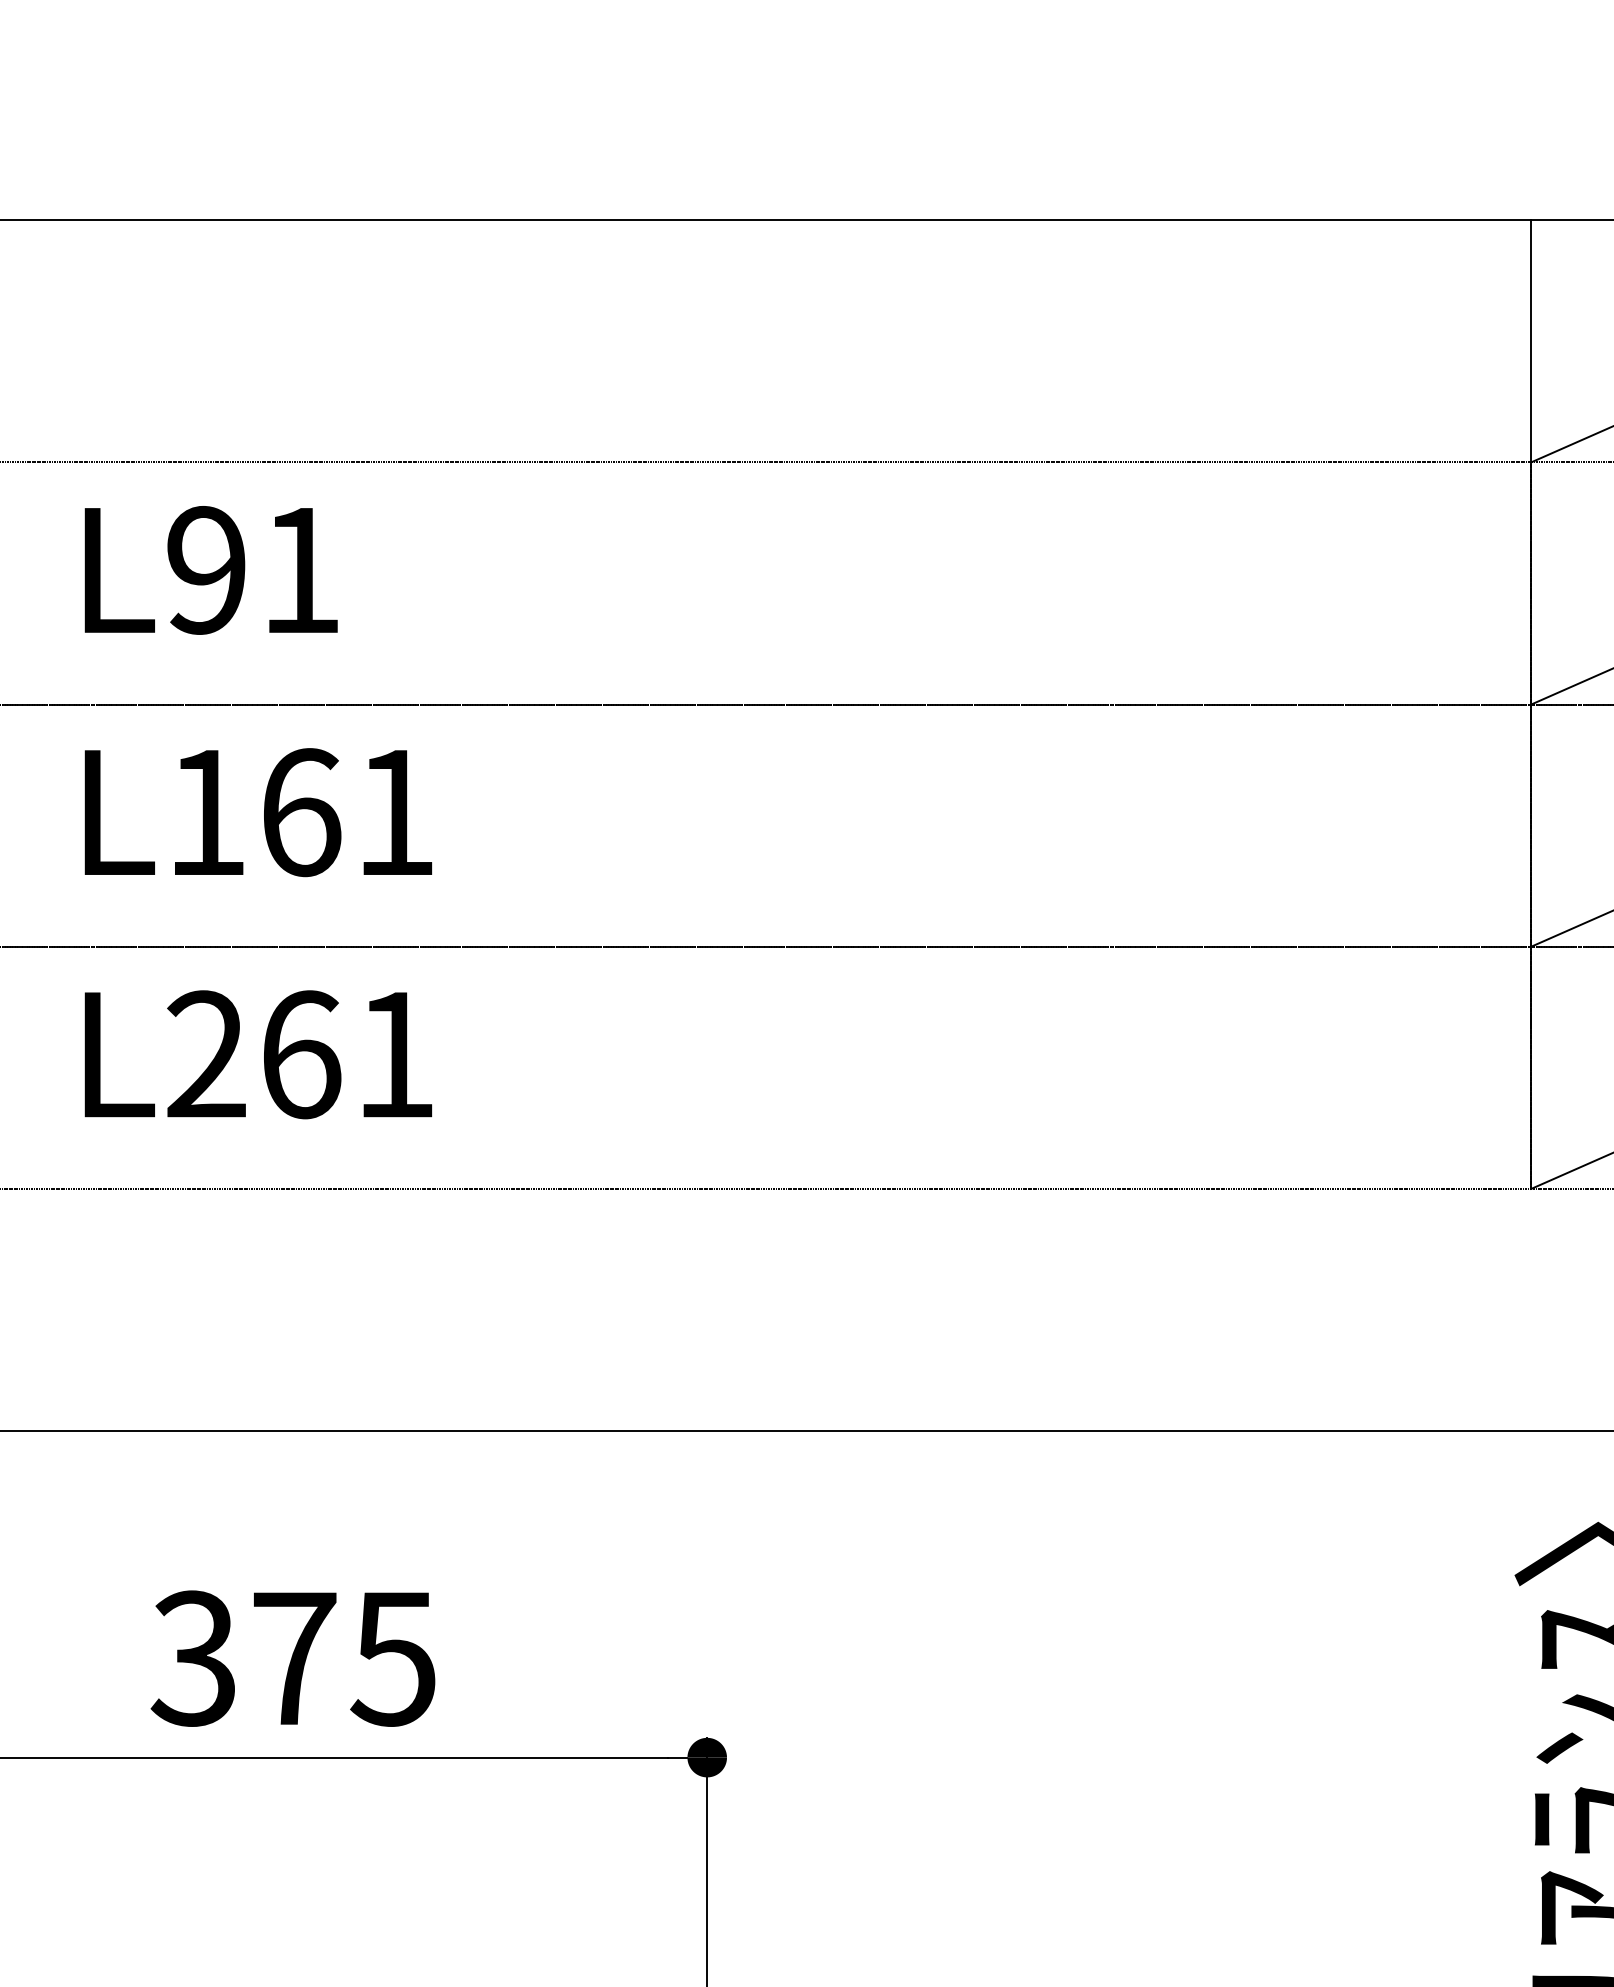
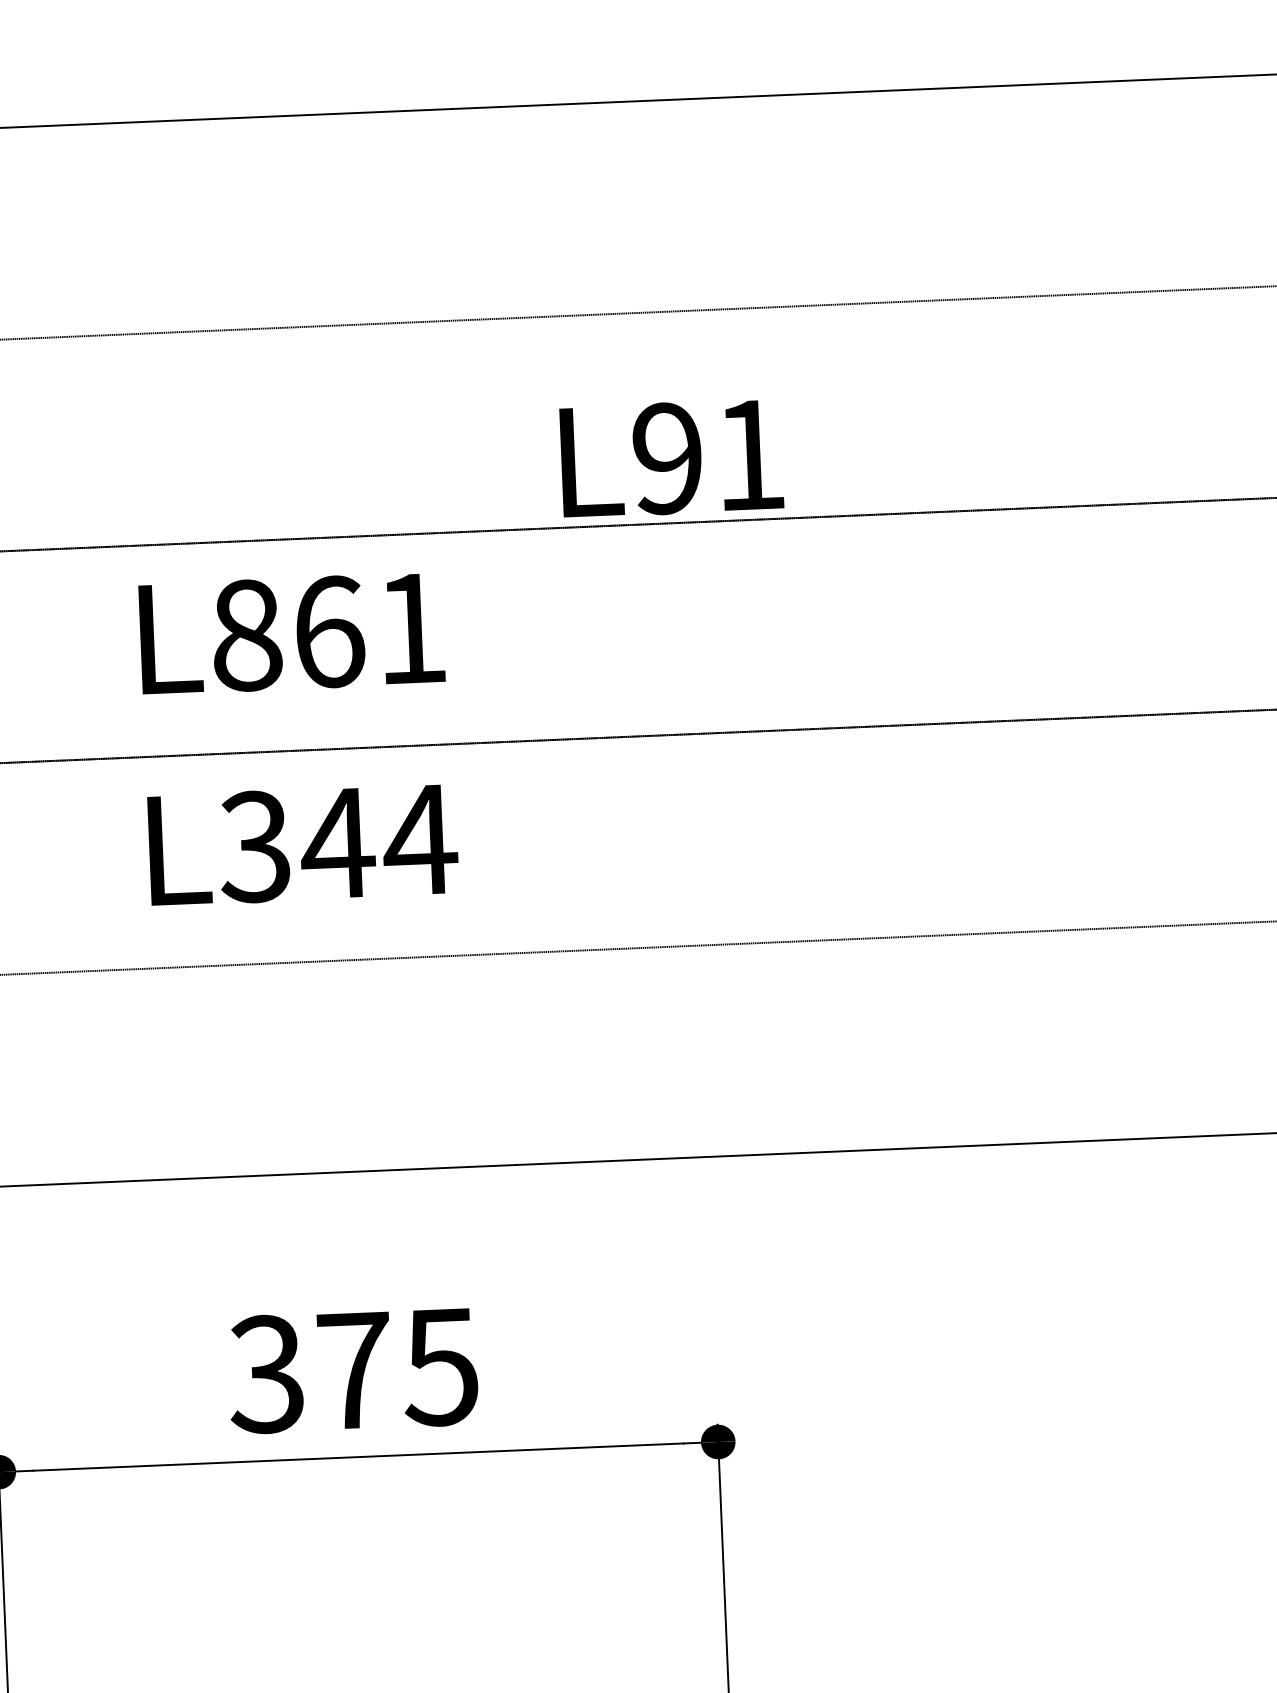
text: (210, 570) -> (671, 458), moved
text: (206, 812) -> (246, 635), L161 -> L861
text: (301, 1054) -> (338, 843), L261 -> L344

